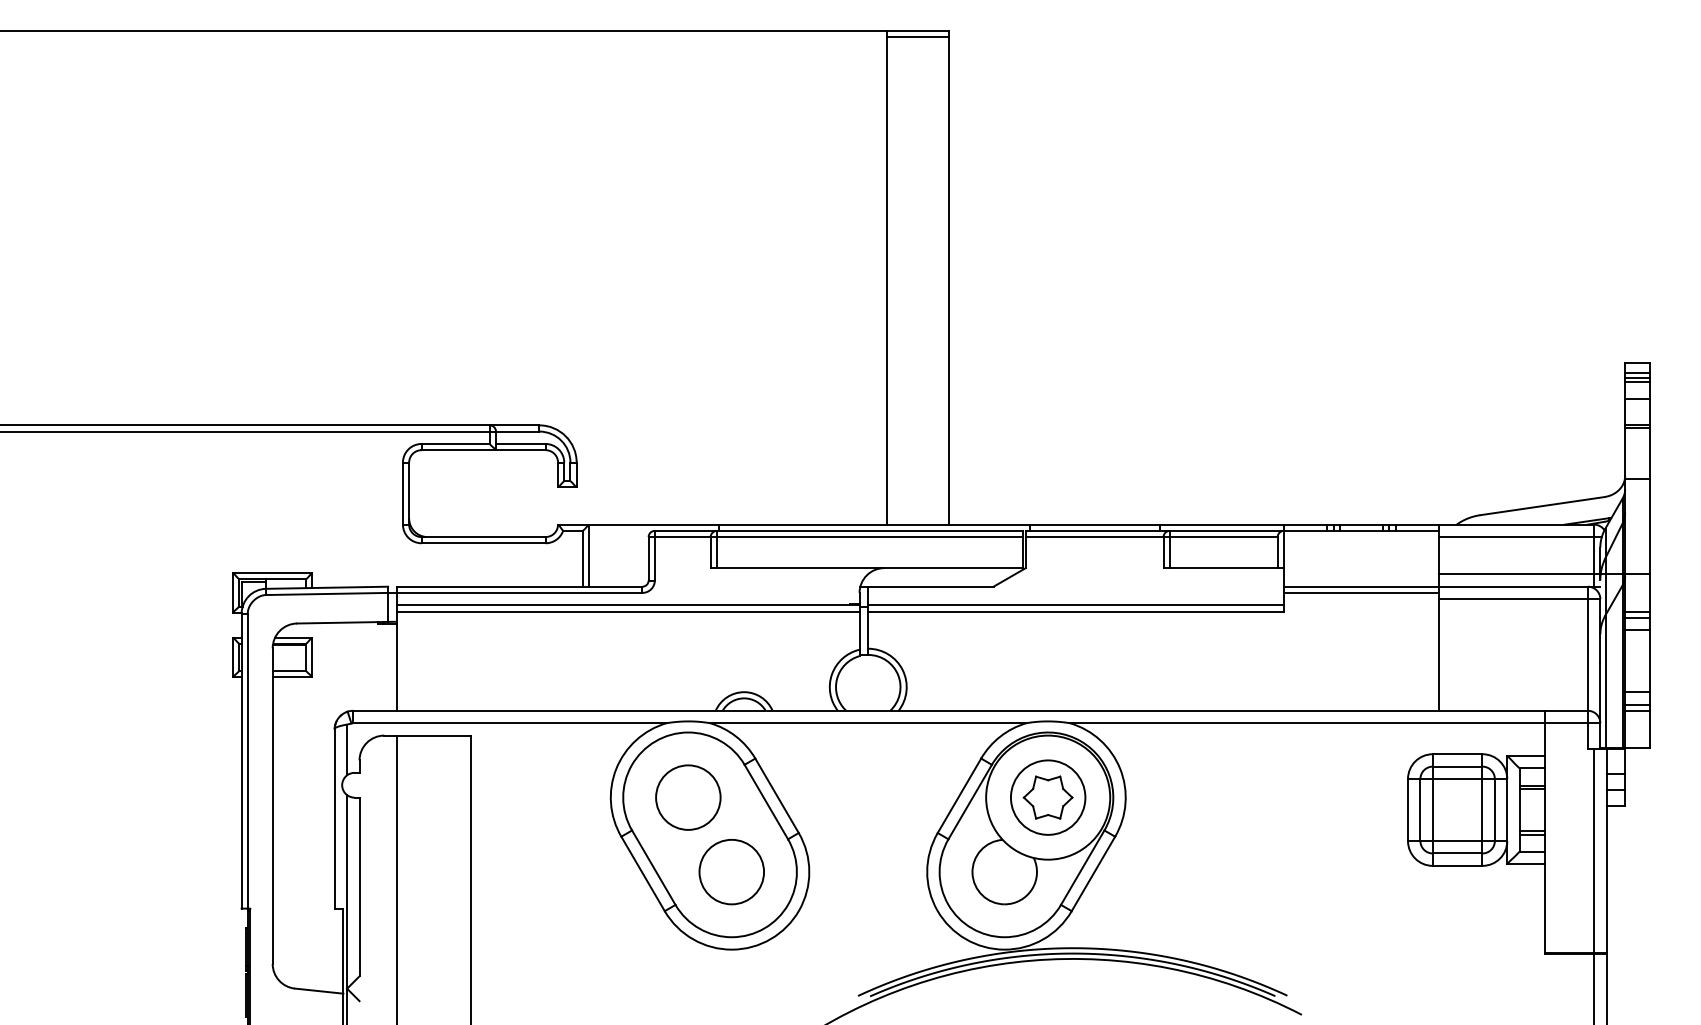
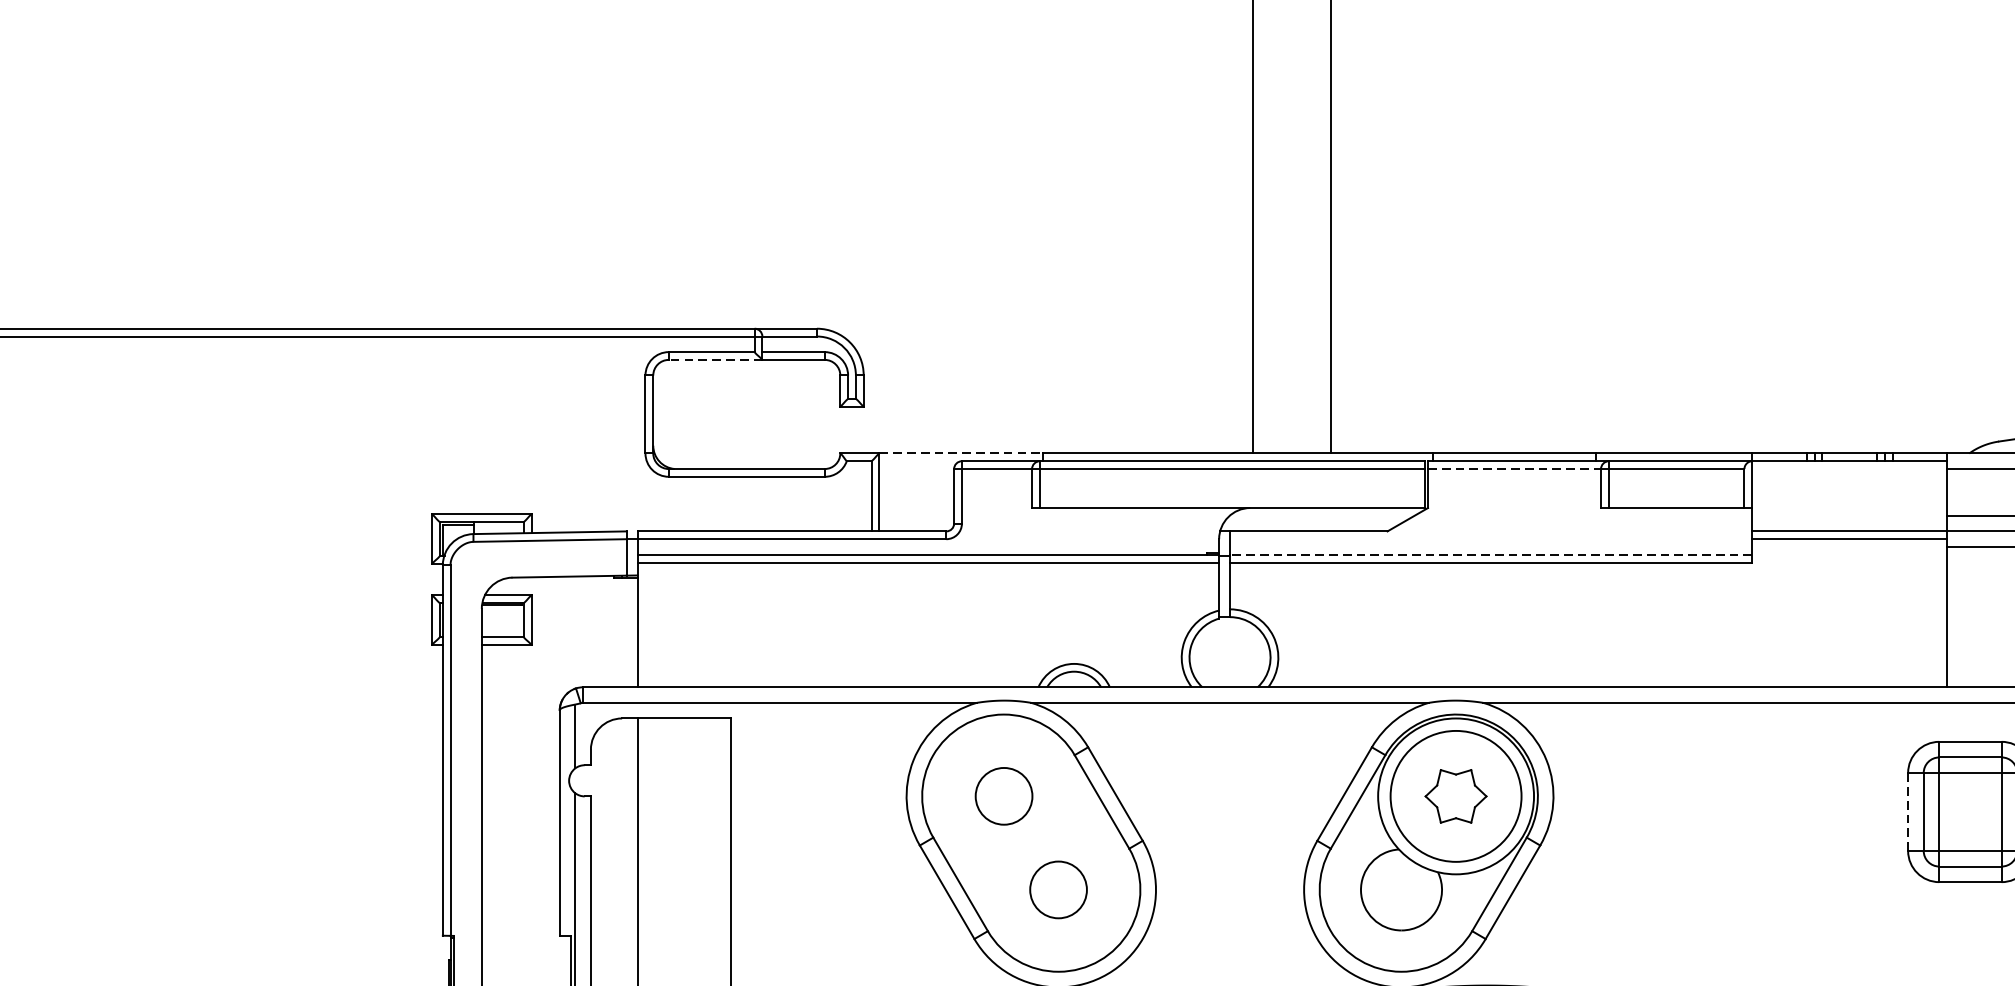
line: (458, 450) -> (715, 360), solid -> dashed
line: (654, 524) -> (961, 453), solid -> dashed
line: (1094, 537) -> (1514, 469), solid -> dashed
line: (1076, 605) -> (1491, 555), solid -> dashed
circle: (688, 797) -> (1004, 796), size x0.7
circle: (1047, 797) -> (1455, 796), size x1.4
line: (1408, 809) -> (1908, 811), solid -> dashed
circle: (731, 871) -> (1058, 889), size x0.7

